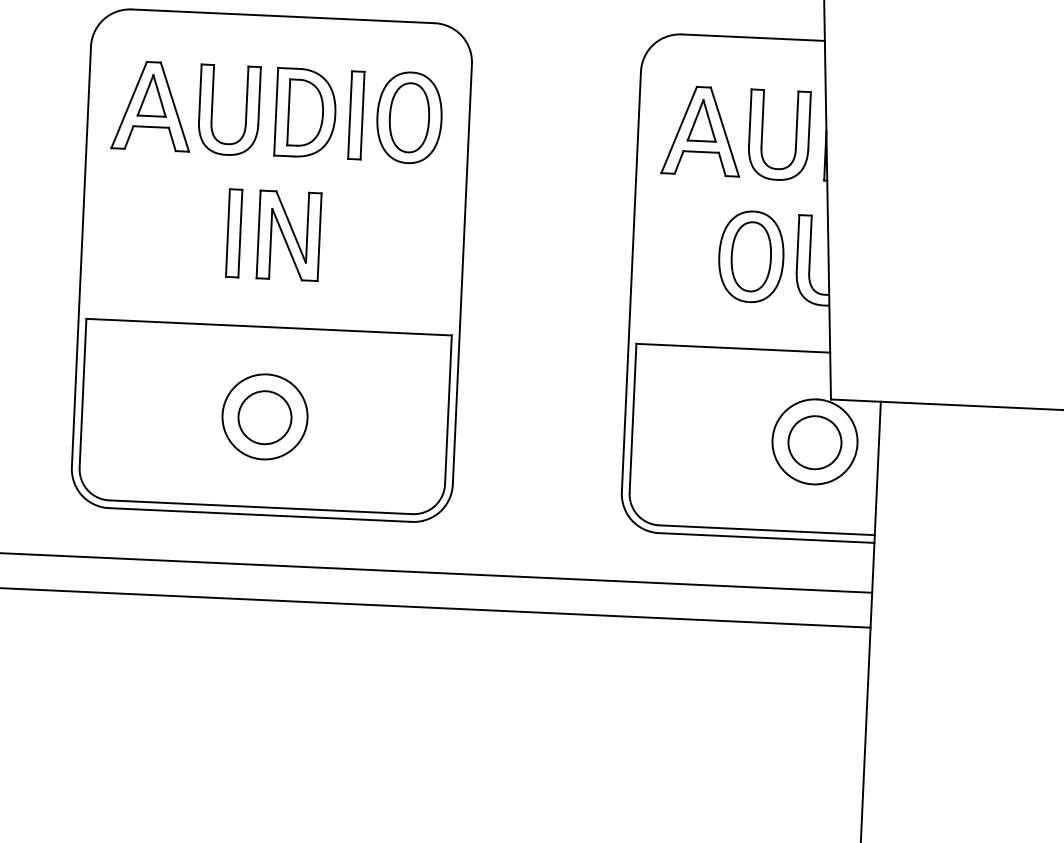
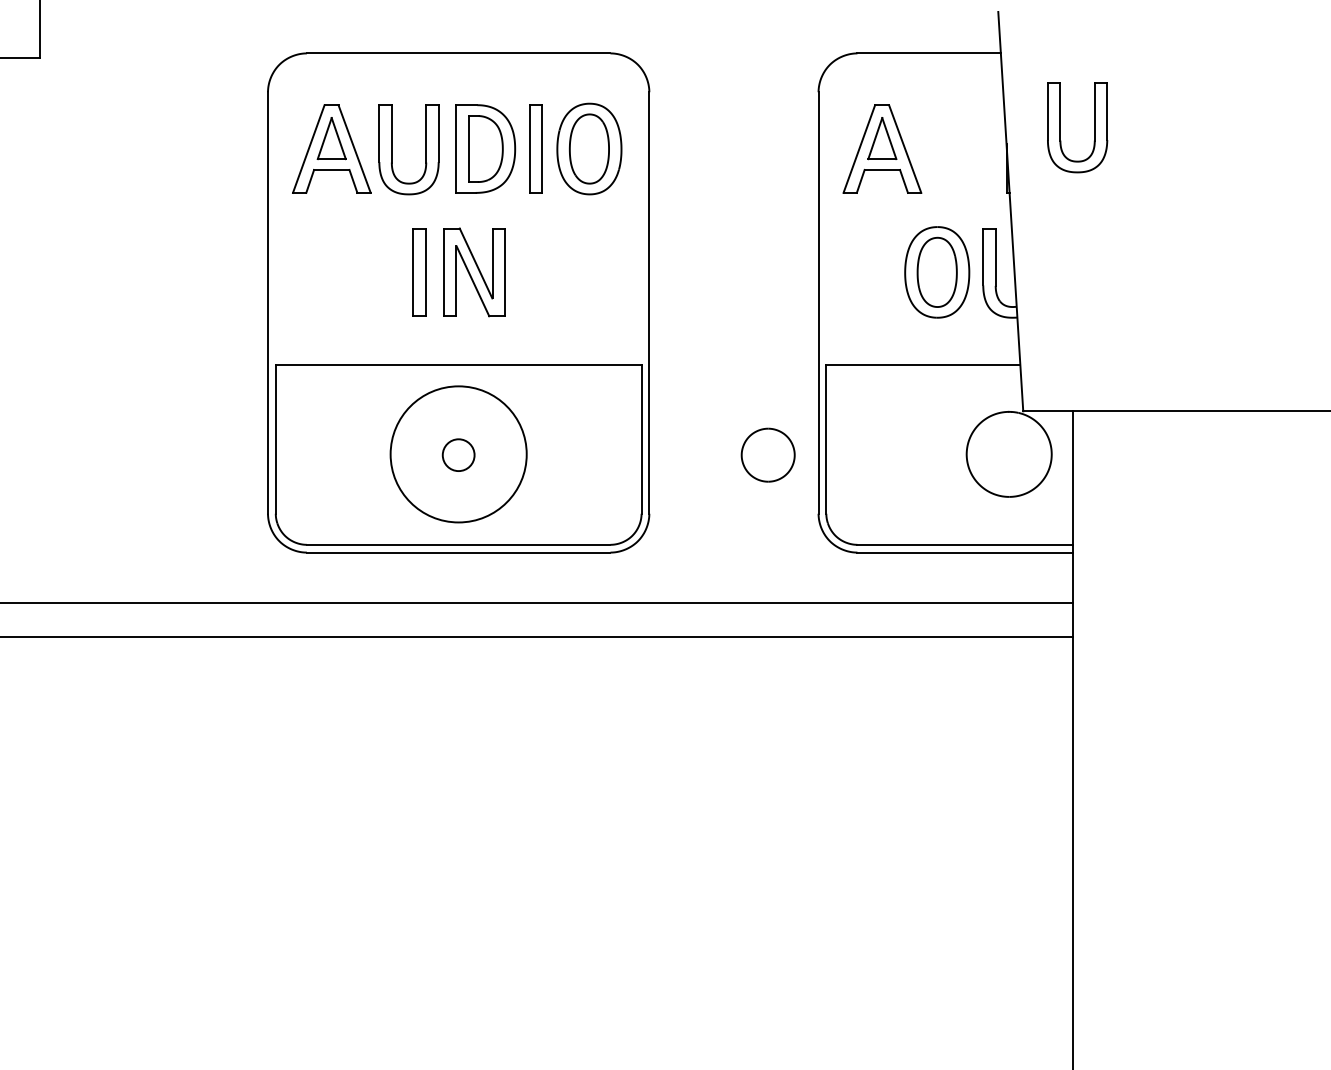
part: (762, 134) -> (1060, 127), moved
circle: (264, 416) -> (458, 453), size x1.6
circle: (264, 417) -> (458, 454), size x0.6
part: (814, 441) -> (767, 454), moved

